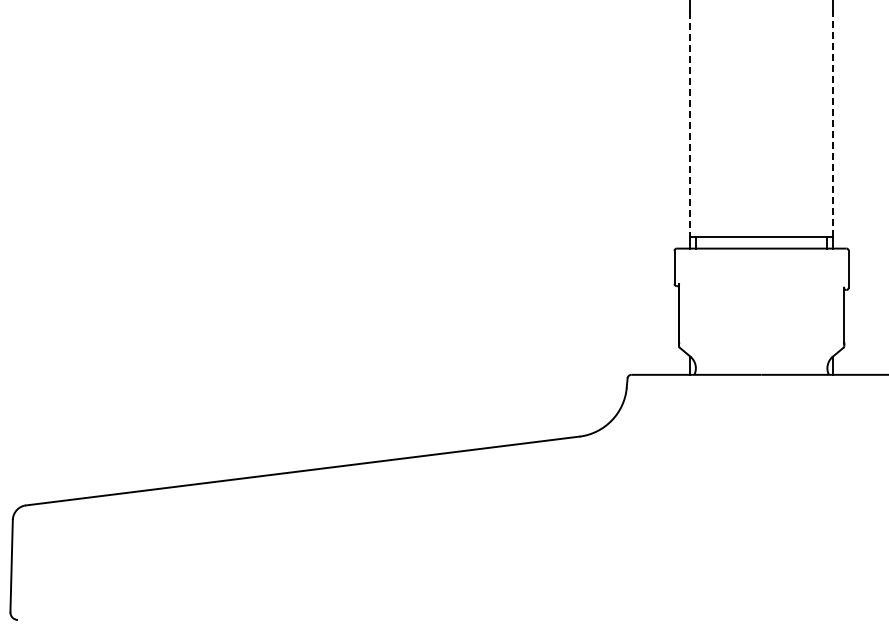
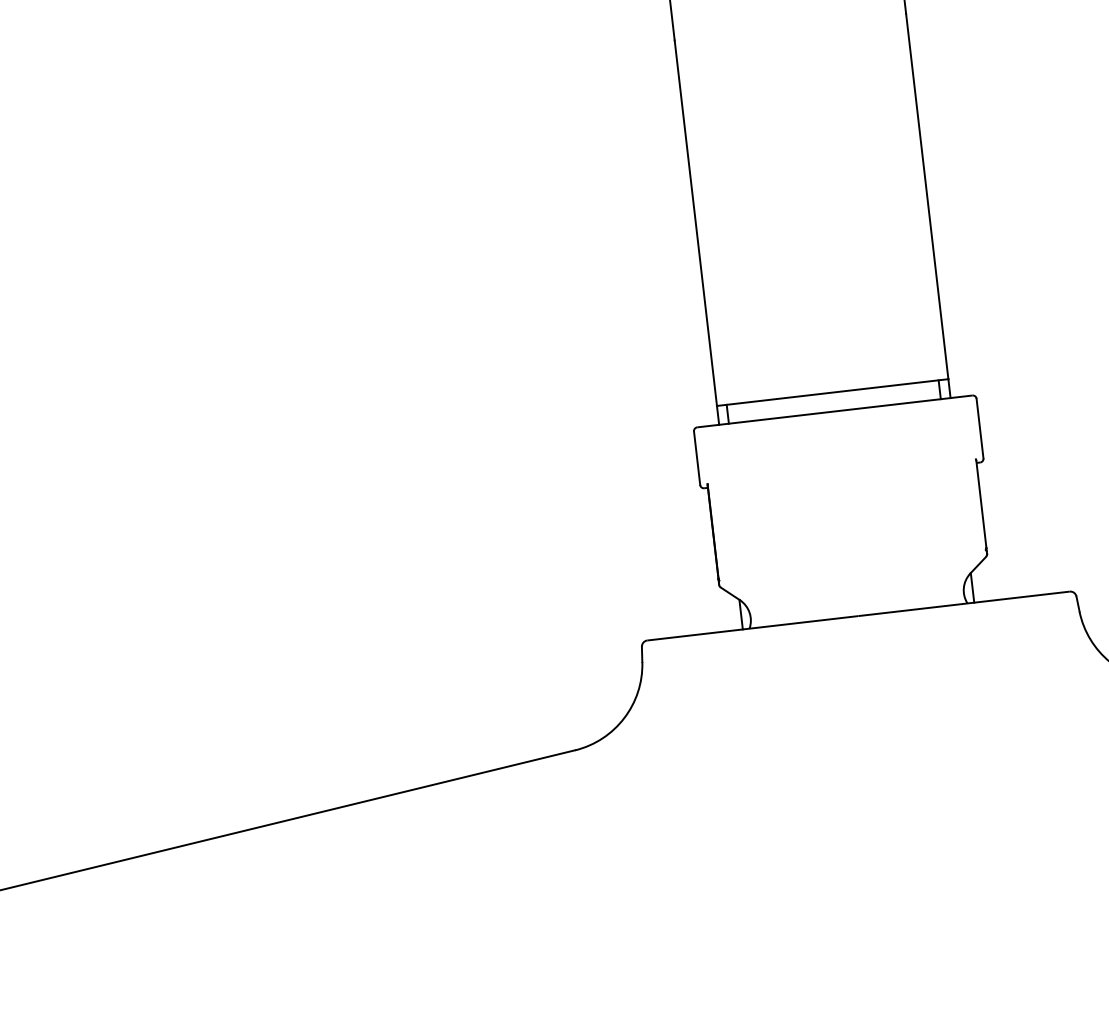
line: (690, 124) -> (696, 223), dashed -> solid
line: (833, 124) -> (928, 196), dashed -> solid

